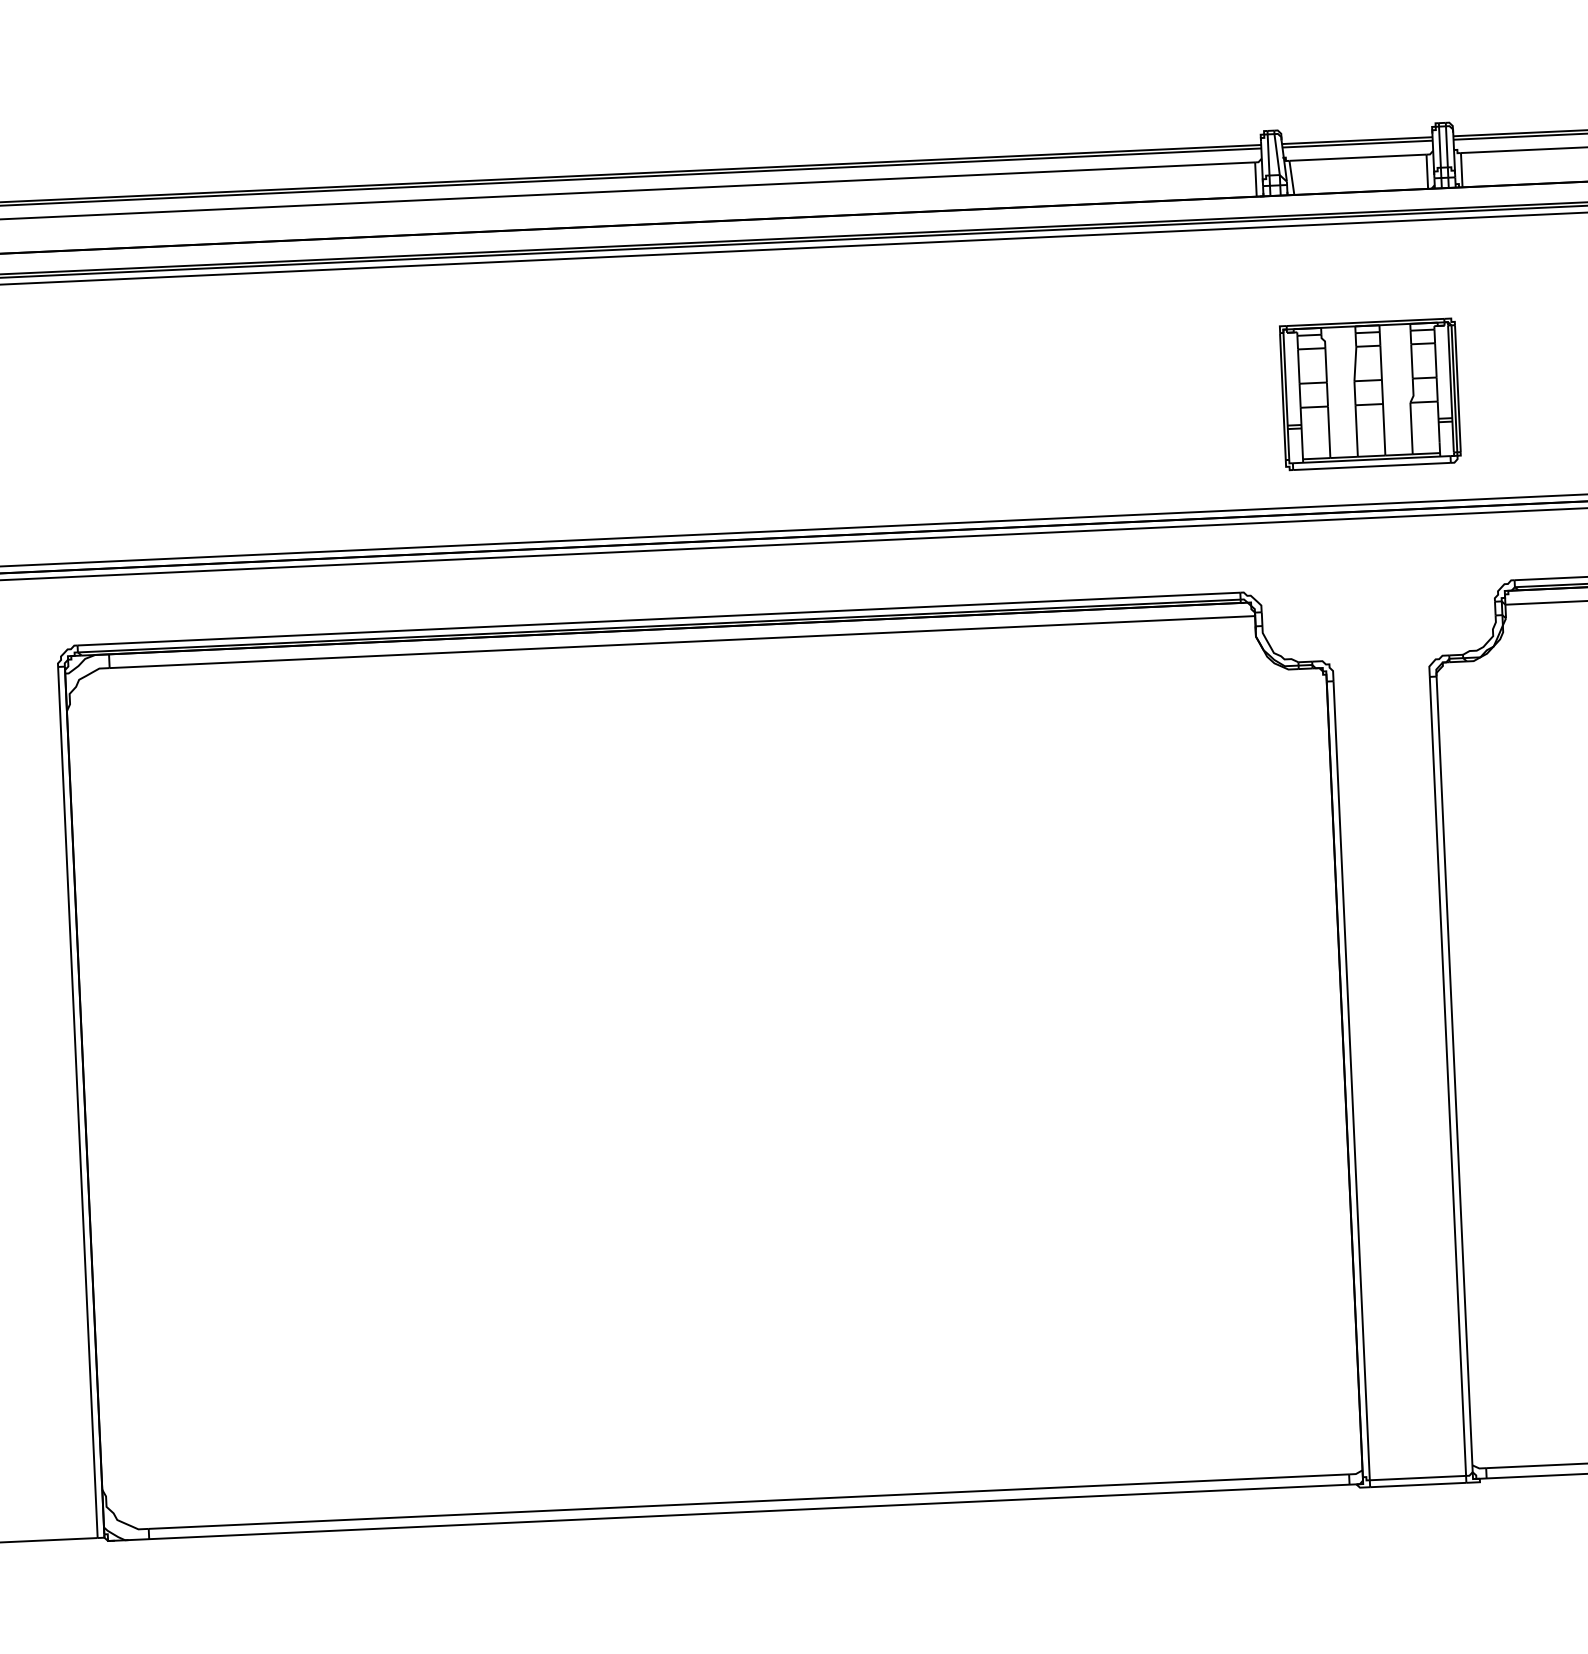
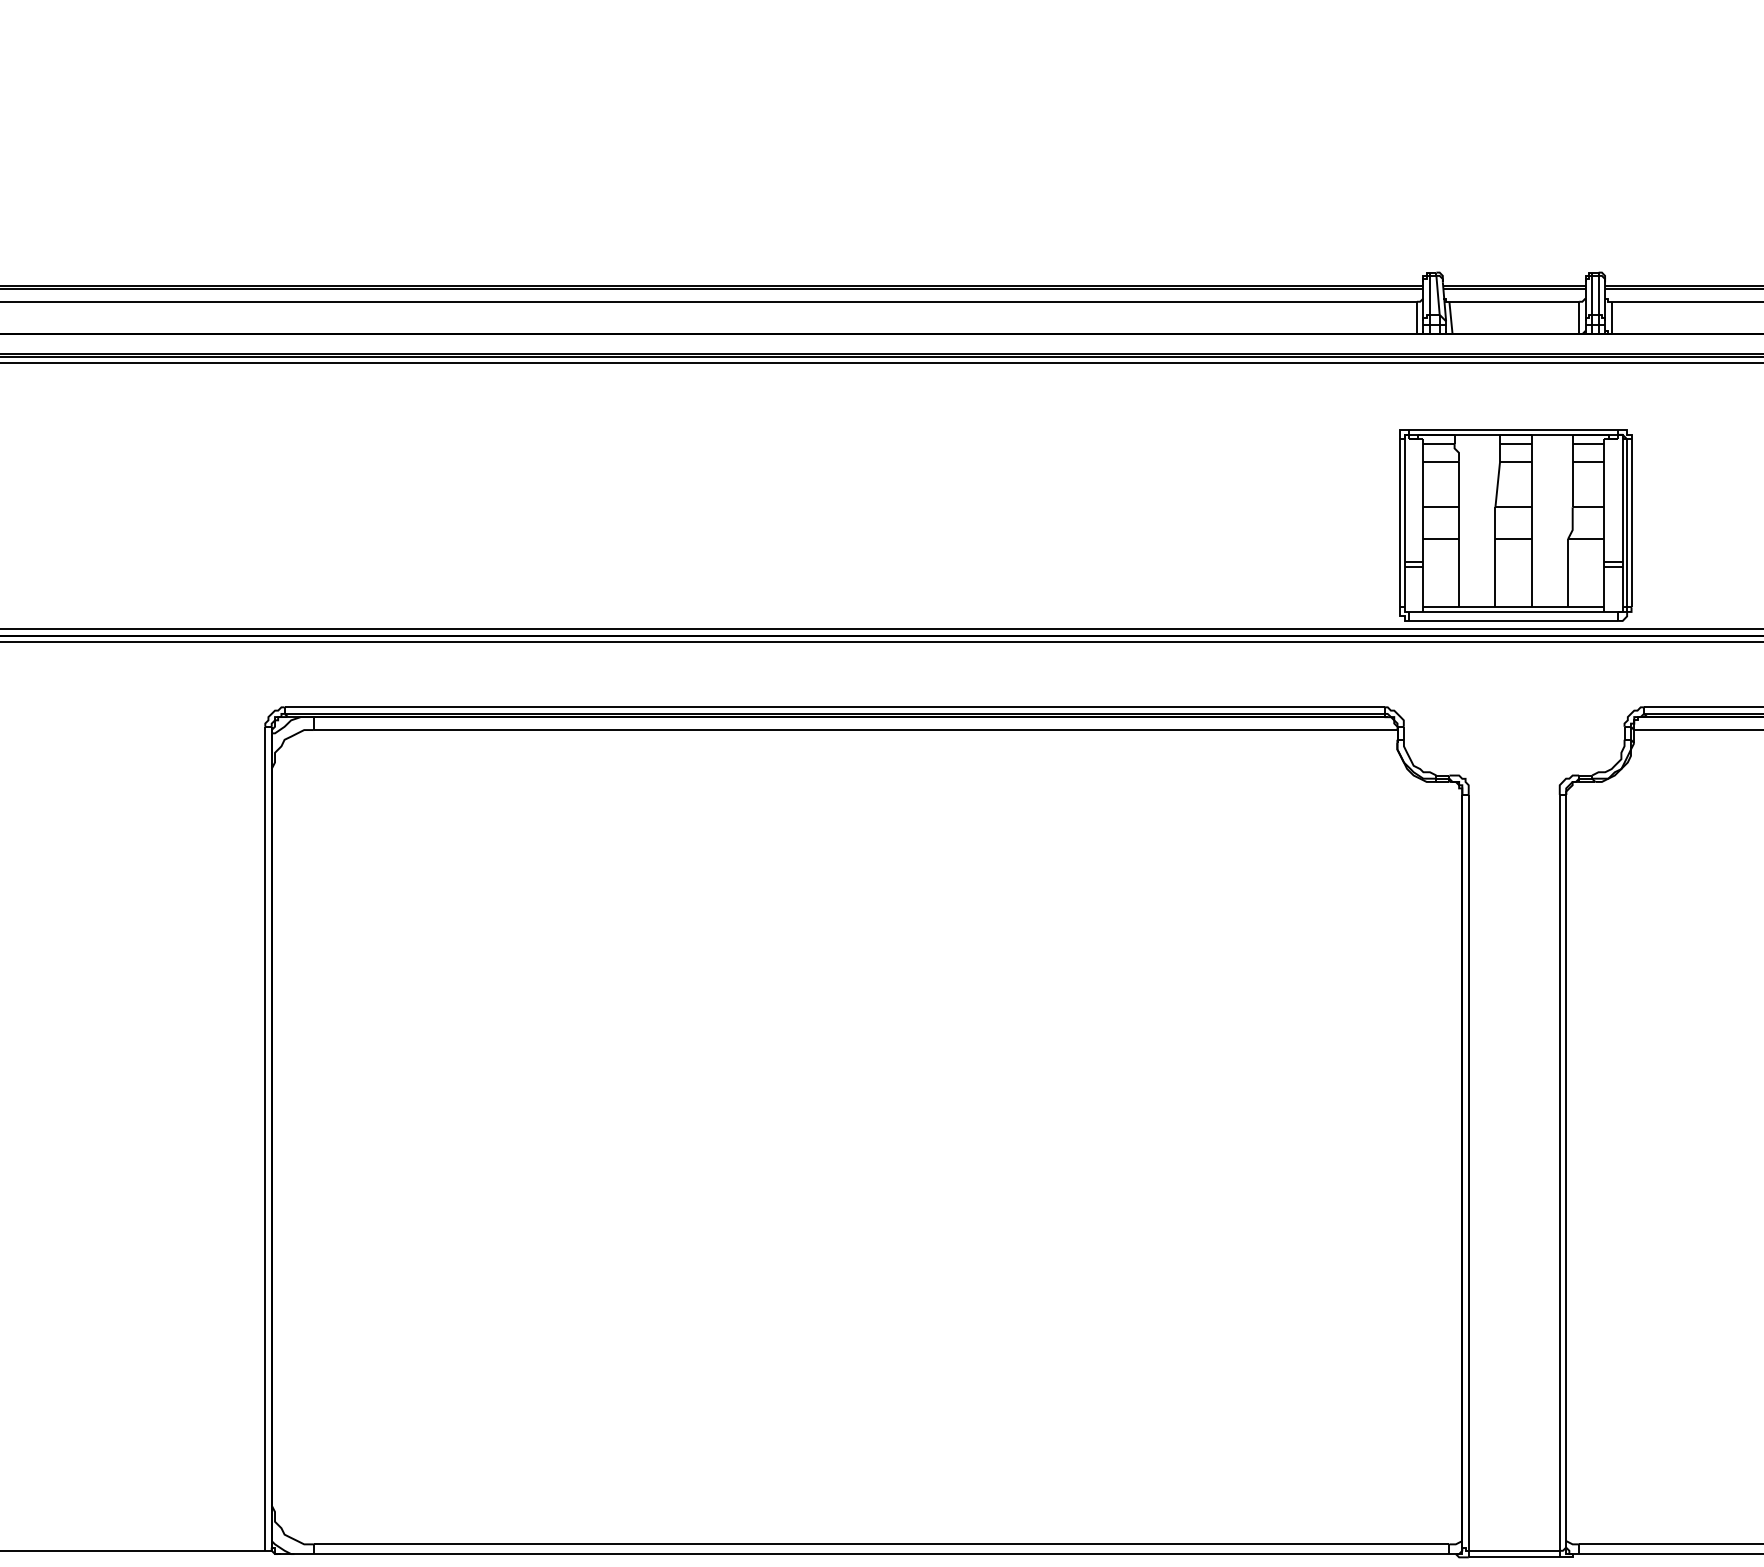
part: (1370, 394) -> (1515, 525), size x1.4

